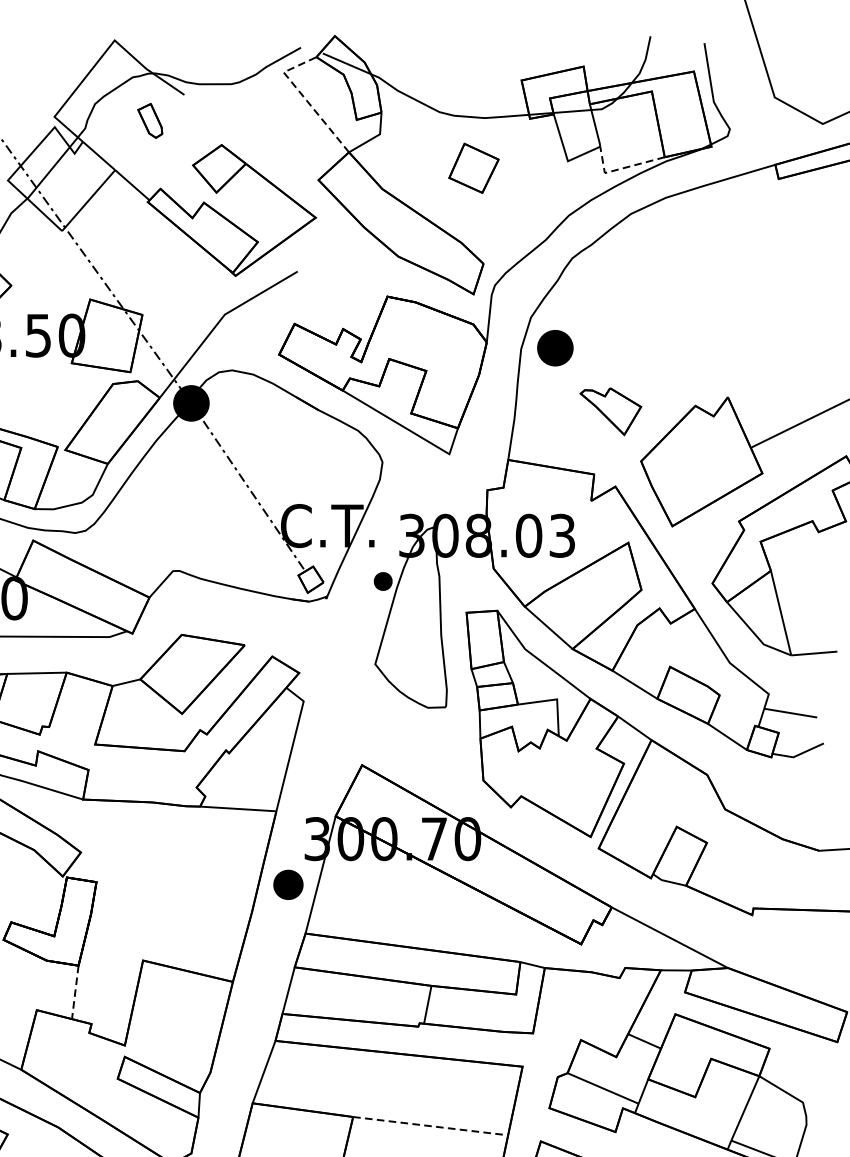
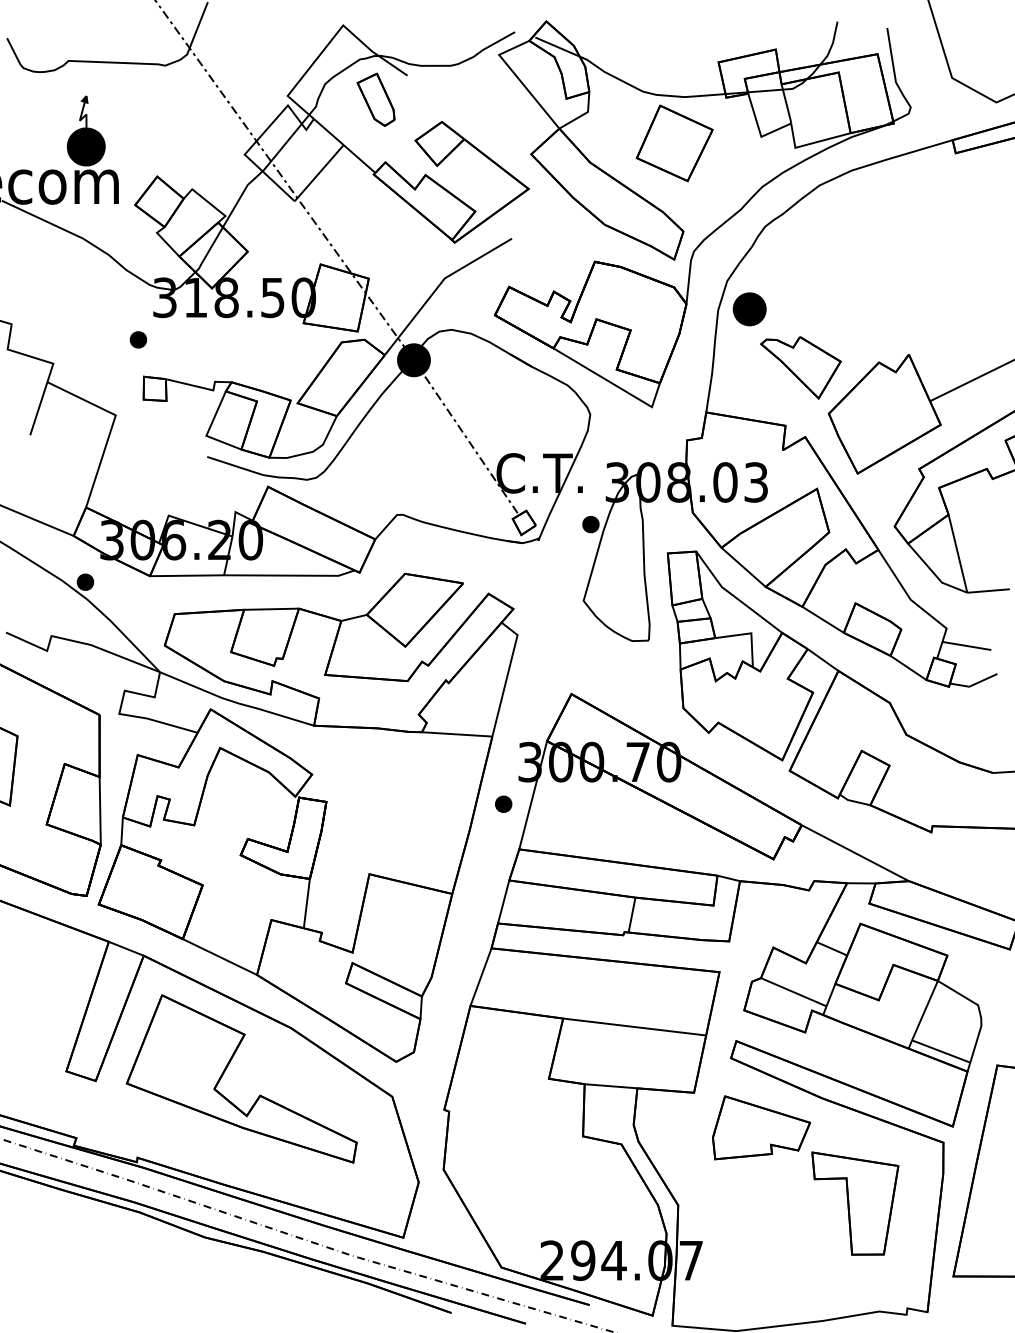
line: (303, 96) -> (517, 77), dashed -> solid
part: (149, 120) -> (375, 99), size x1.67
part: (473, 168) -> (674, 143), size x1.67
line: (621, 168) -> (810, 143), dashed -> solid
part: (610, 411) -> (800, 367), size x1.43
part: (288, 883) -> (503, 803), size x0.62
line: (74, 992) -> (306, 903), dashed -> solid
line: (430, 1126) -> (634, 1027), dashed -> solid

